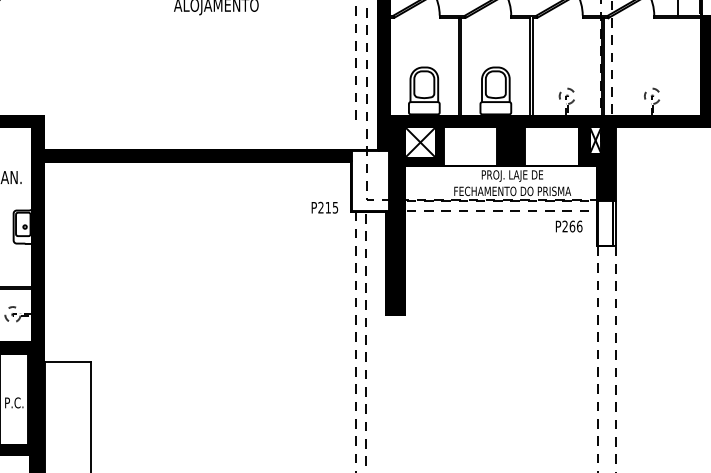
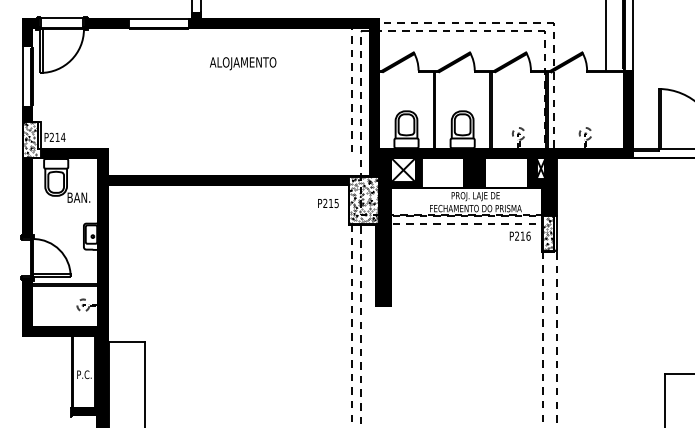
hatch: (370, 179) -> (364, 199), added
text: (325, 207) -> (328, 203), moved
hatch: (605, 221) -> (548, 232), added
text: (572, 225) -> (522, 235), P266 -> P216

